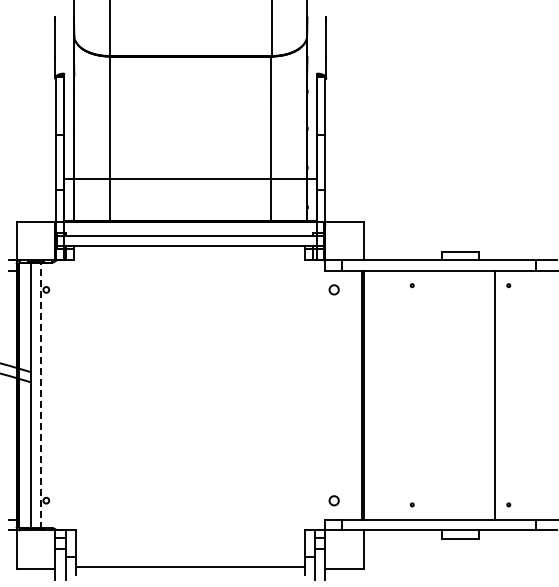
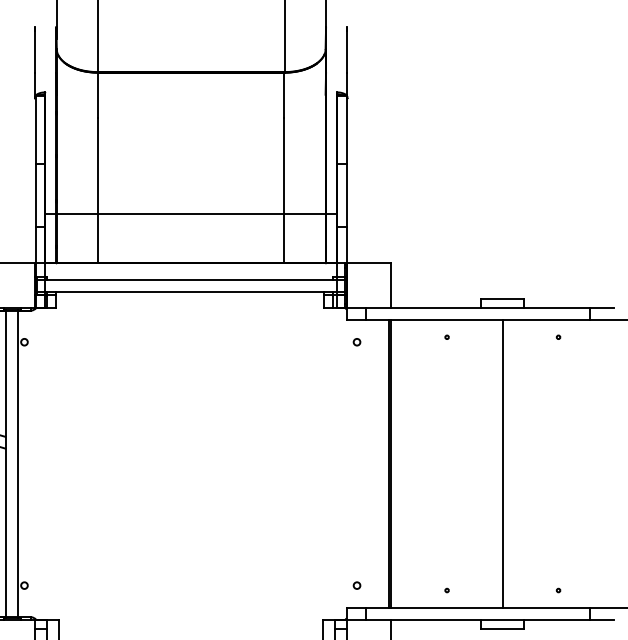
circle: (334, 289) -> (357, 341), size x0.62
line: (494, 394) -> (502, 463), moved
line: (41, 395) -> (18, 464), dashed -> solid
circle: (334, 500) -> (357, 585), size x0.62

